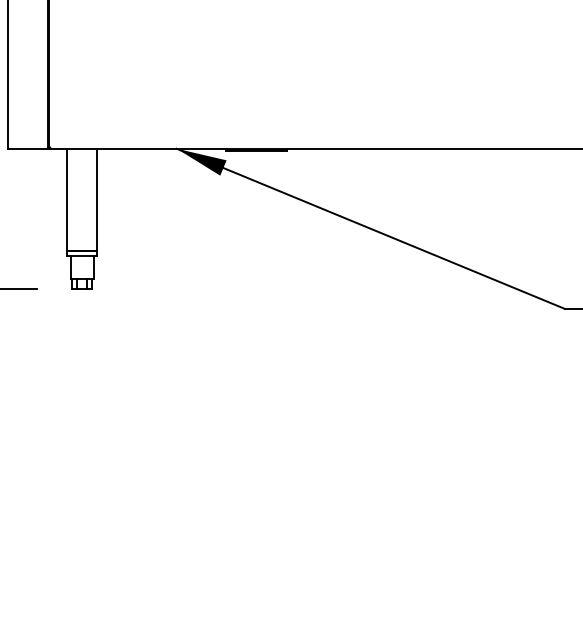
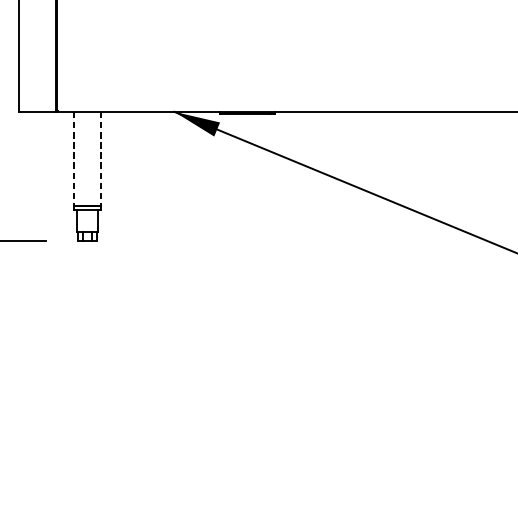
line: (67, 200) -> (73, 159), solid -> dashed
line: (97, 200) -> (101, 159), solid -> dashed

